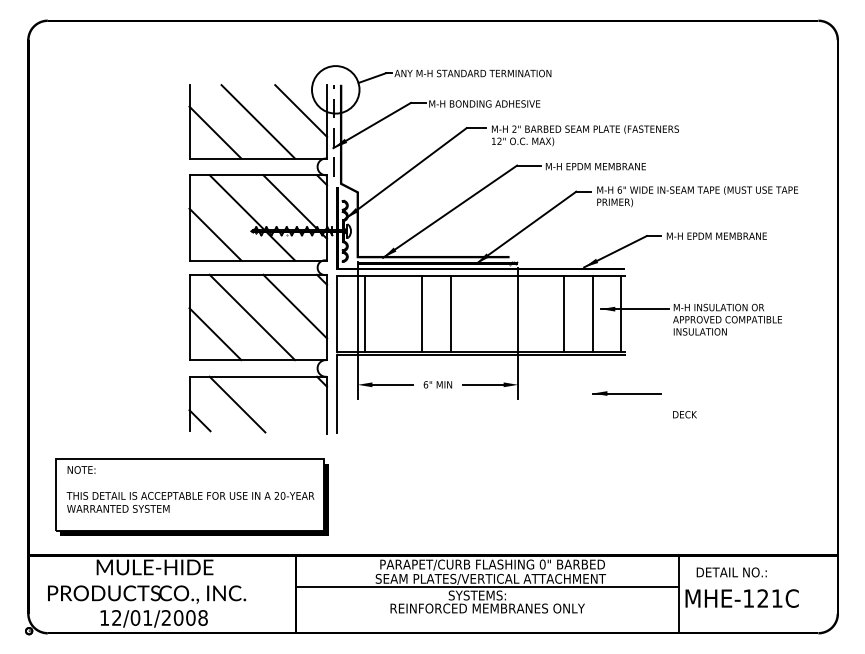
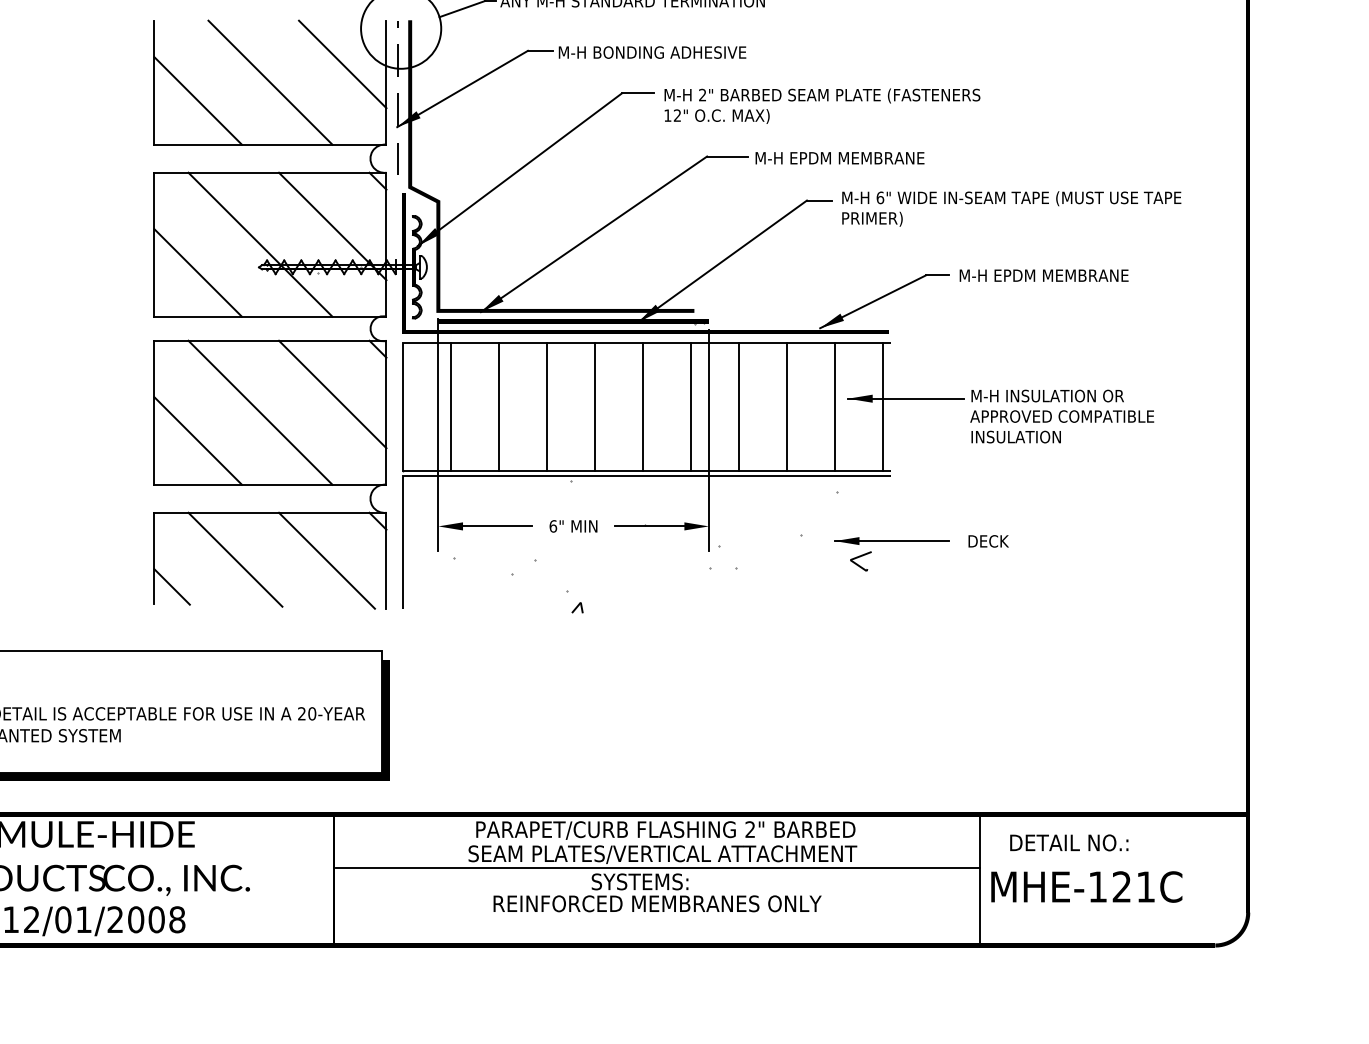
line: (393, 313) -> (498, 406), added
line: (479, 313) -> (643, 406), added
line: (507, 313) -> (690, 406), added
line: (536, 313) -> (739, 406), added
hatch: (490, 397) -> (662, 547), added
line: (291, 404) -> (326, 559), added
text: (684, 414) -> (987, 541), moved
text: (542, 564) -> (749, 829), 0" -> 2"

